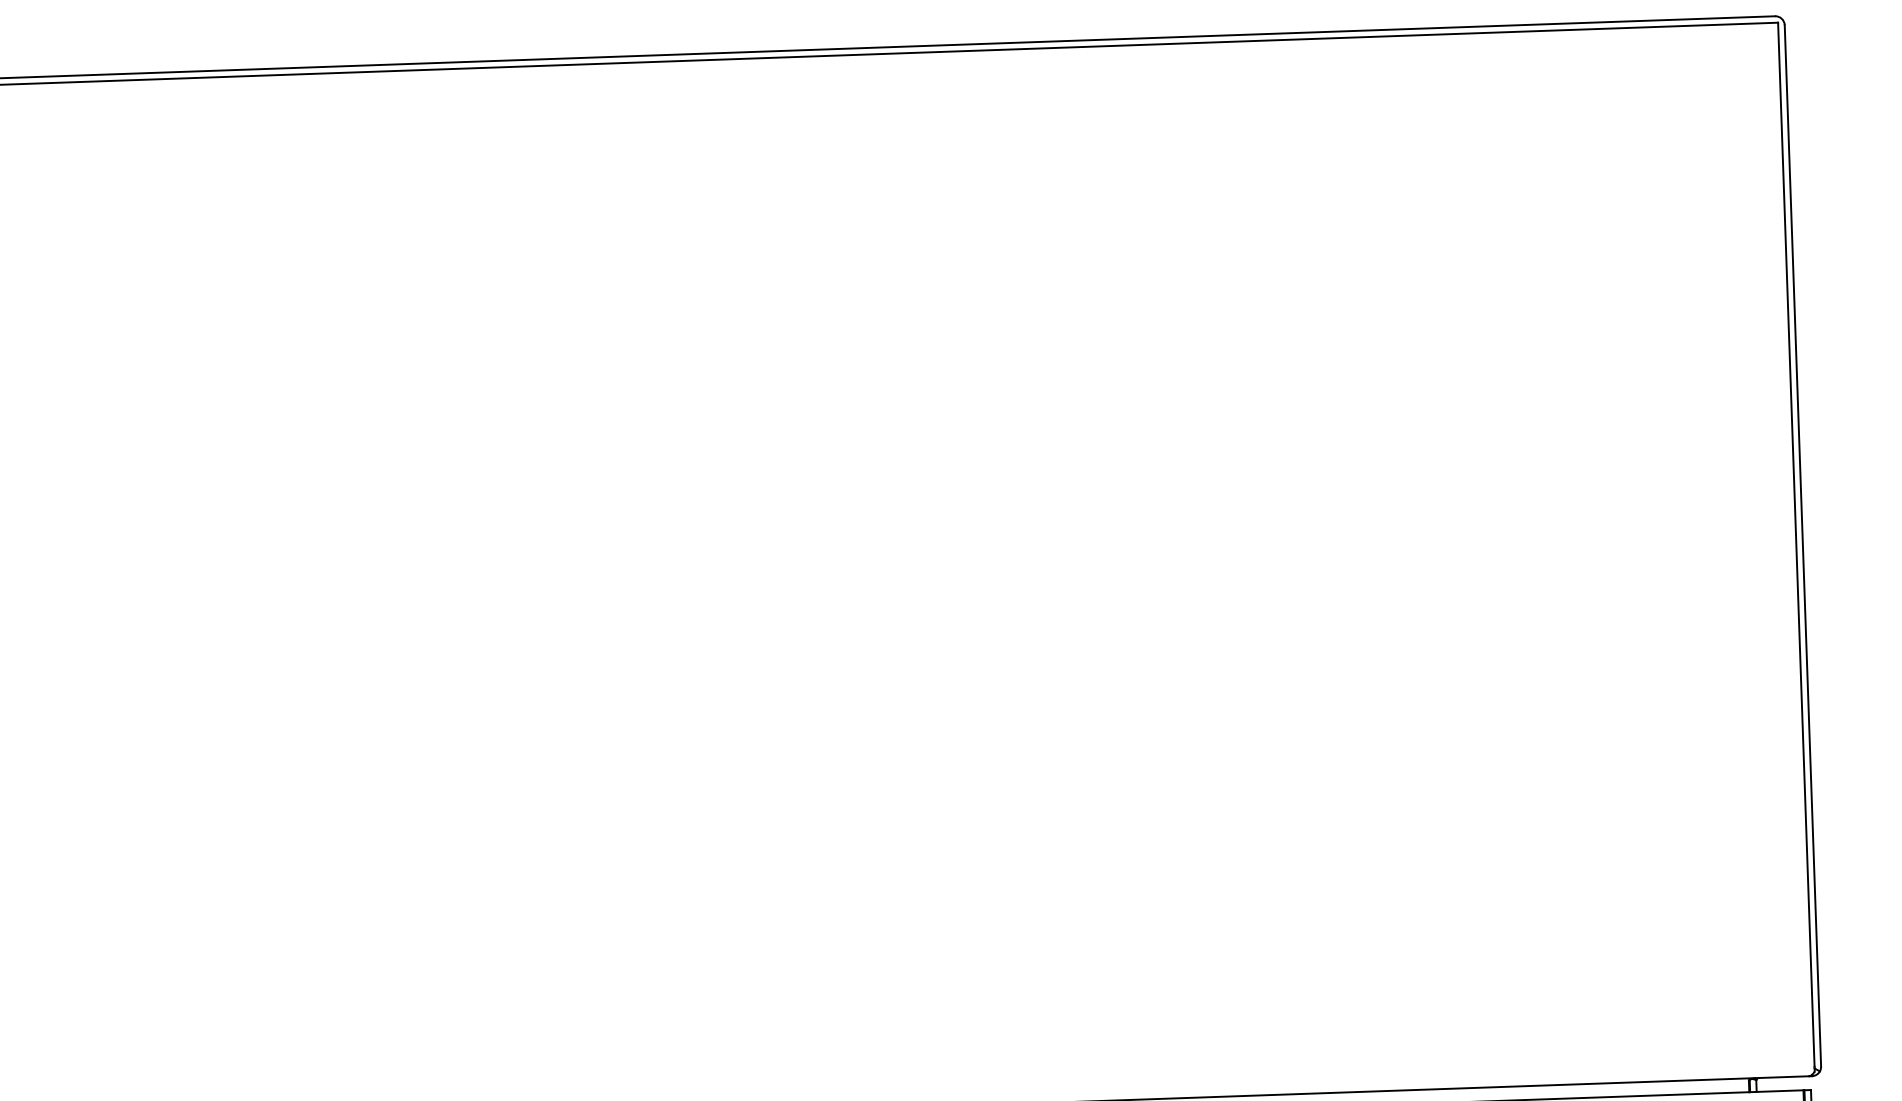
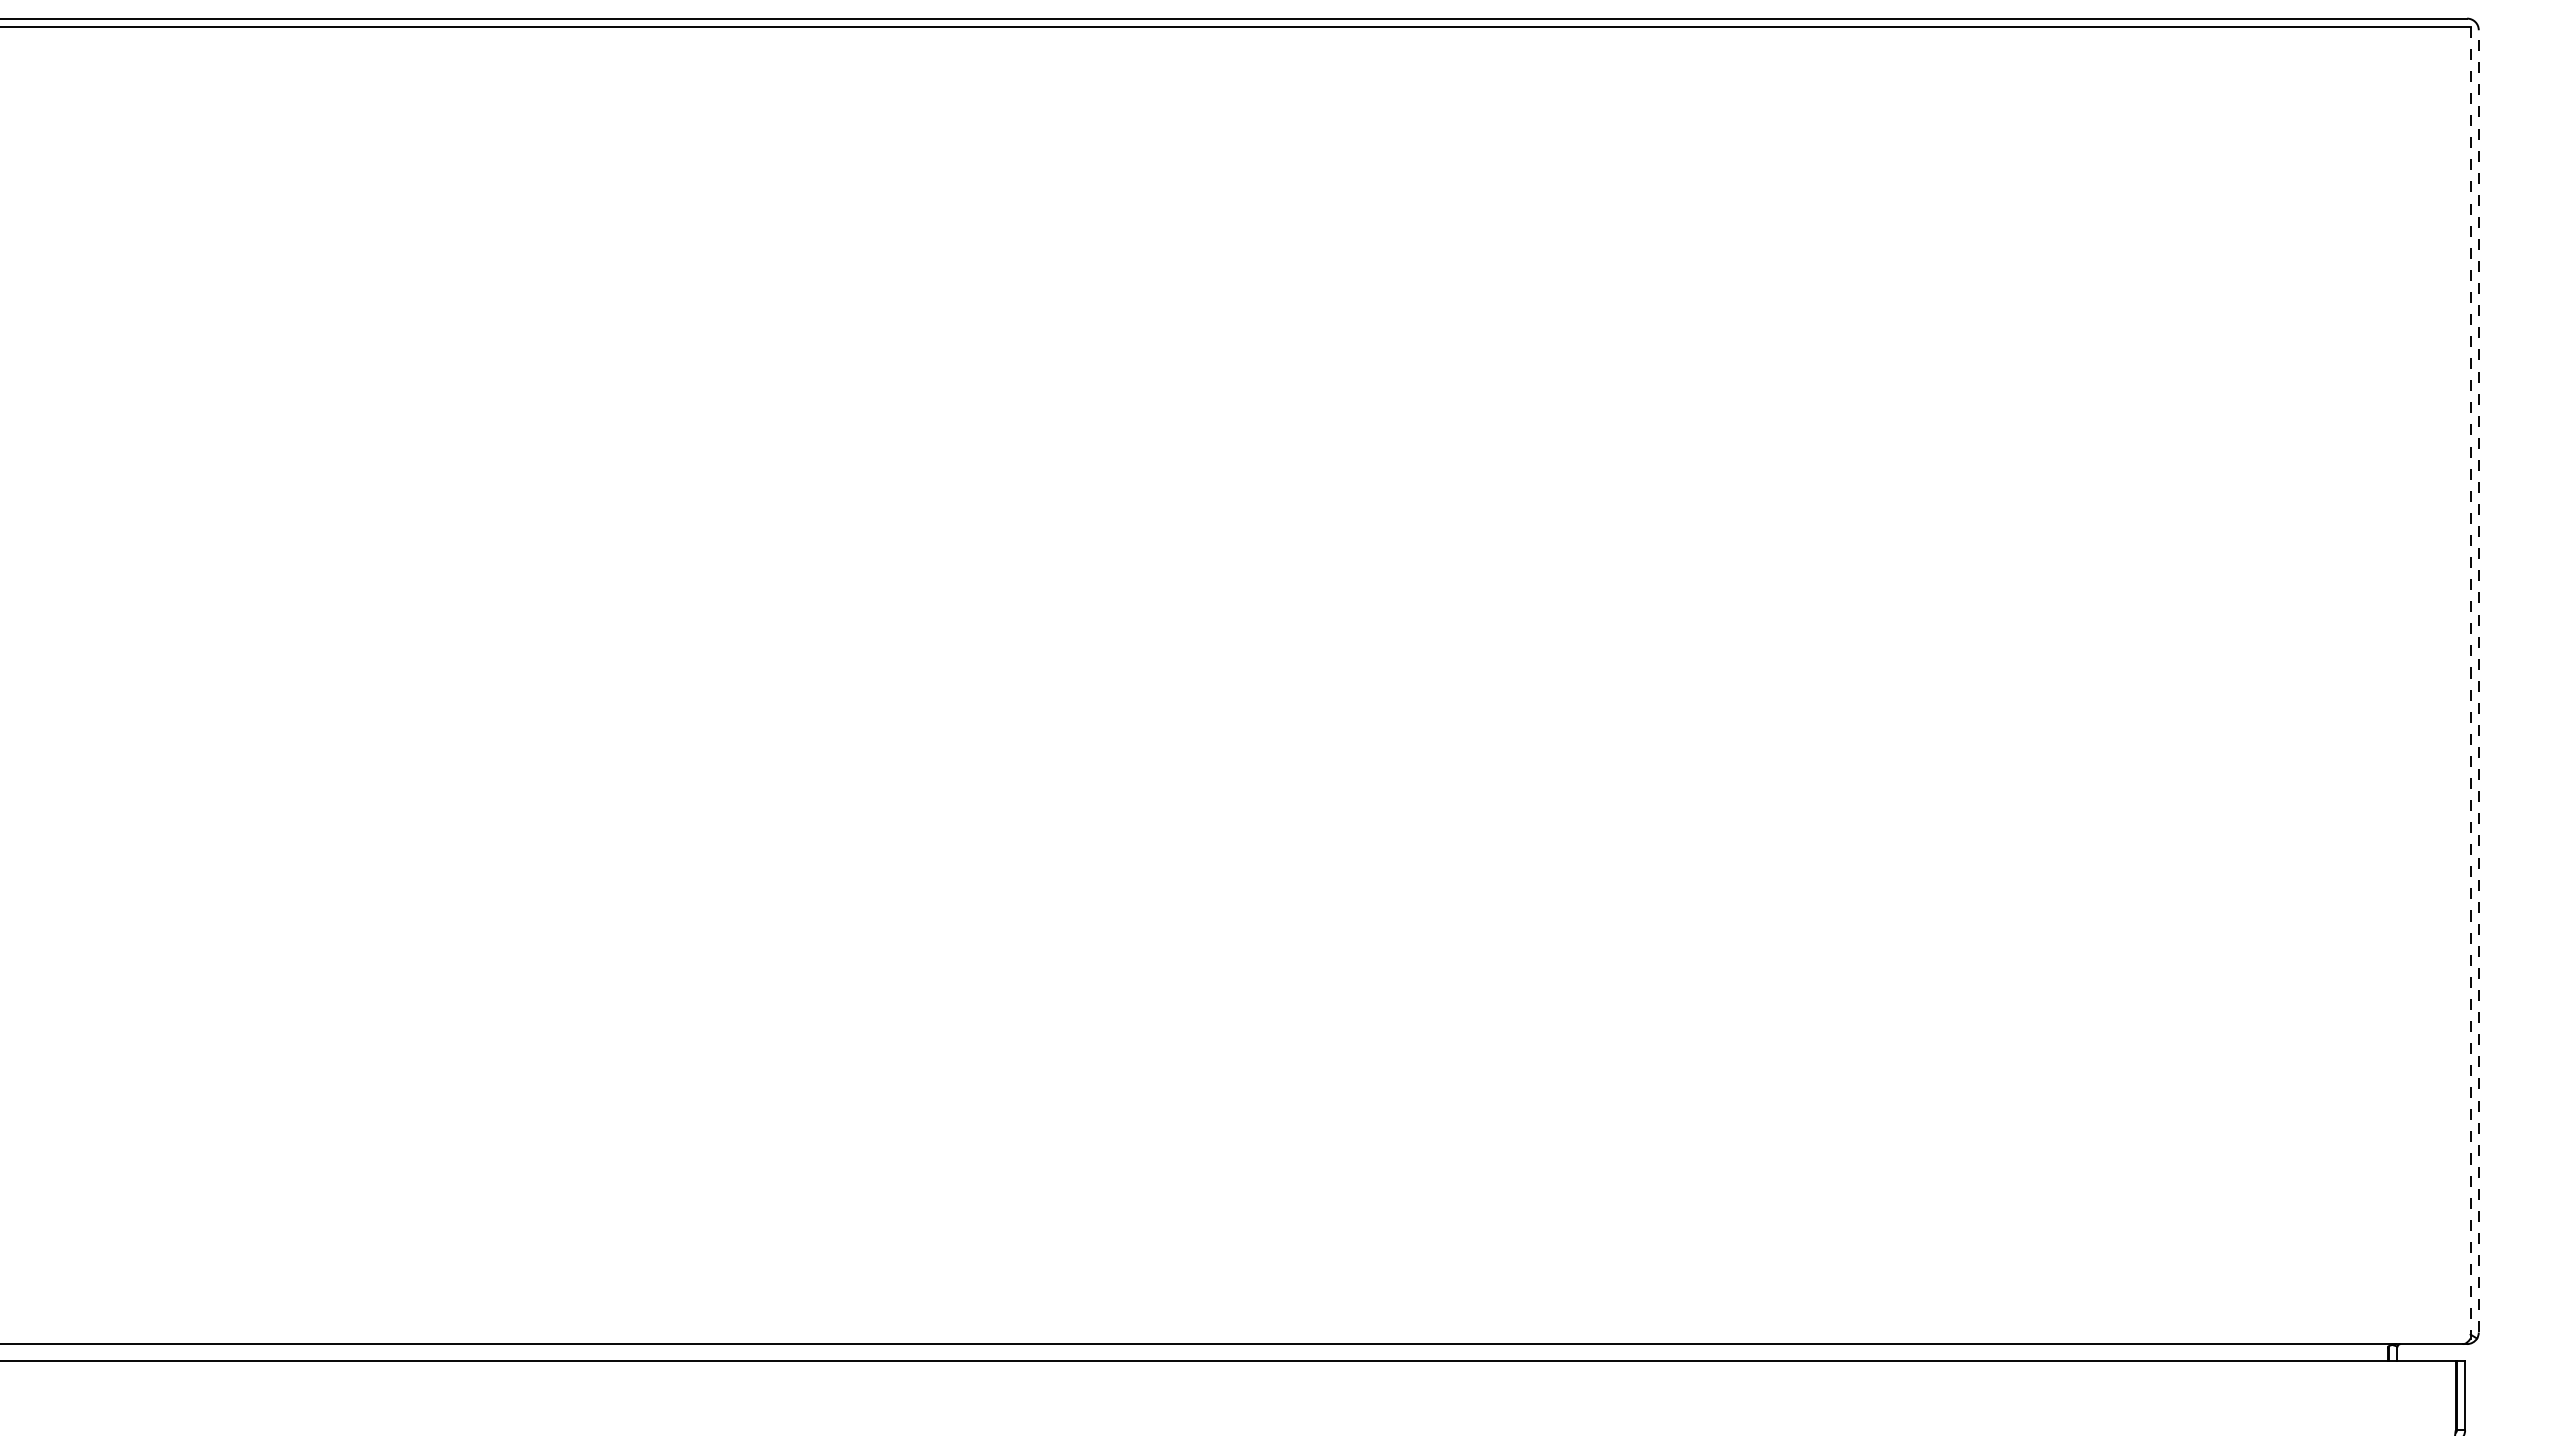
line: (1796, 544) -> (2470, 679), solid -> dashed
line: (1802, 545) -> (2478, 680), solid -> dashed

